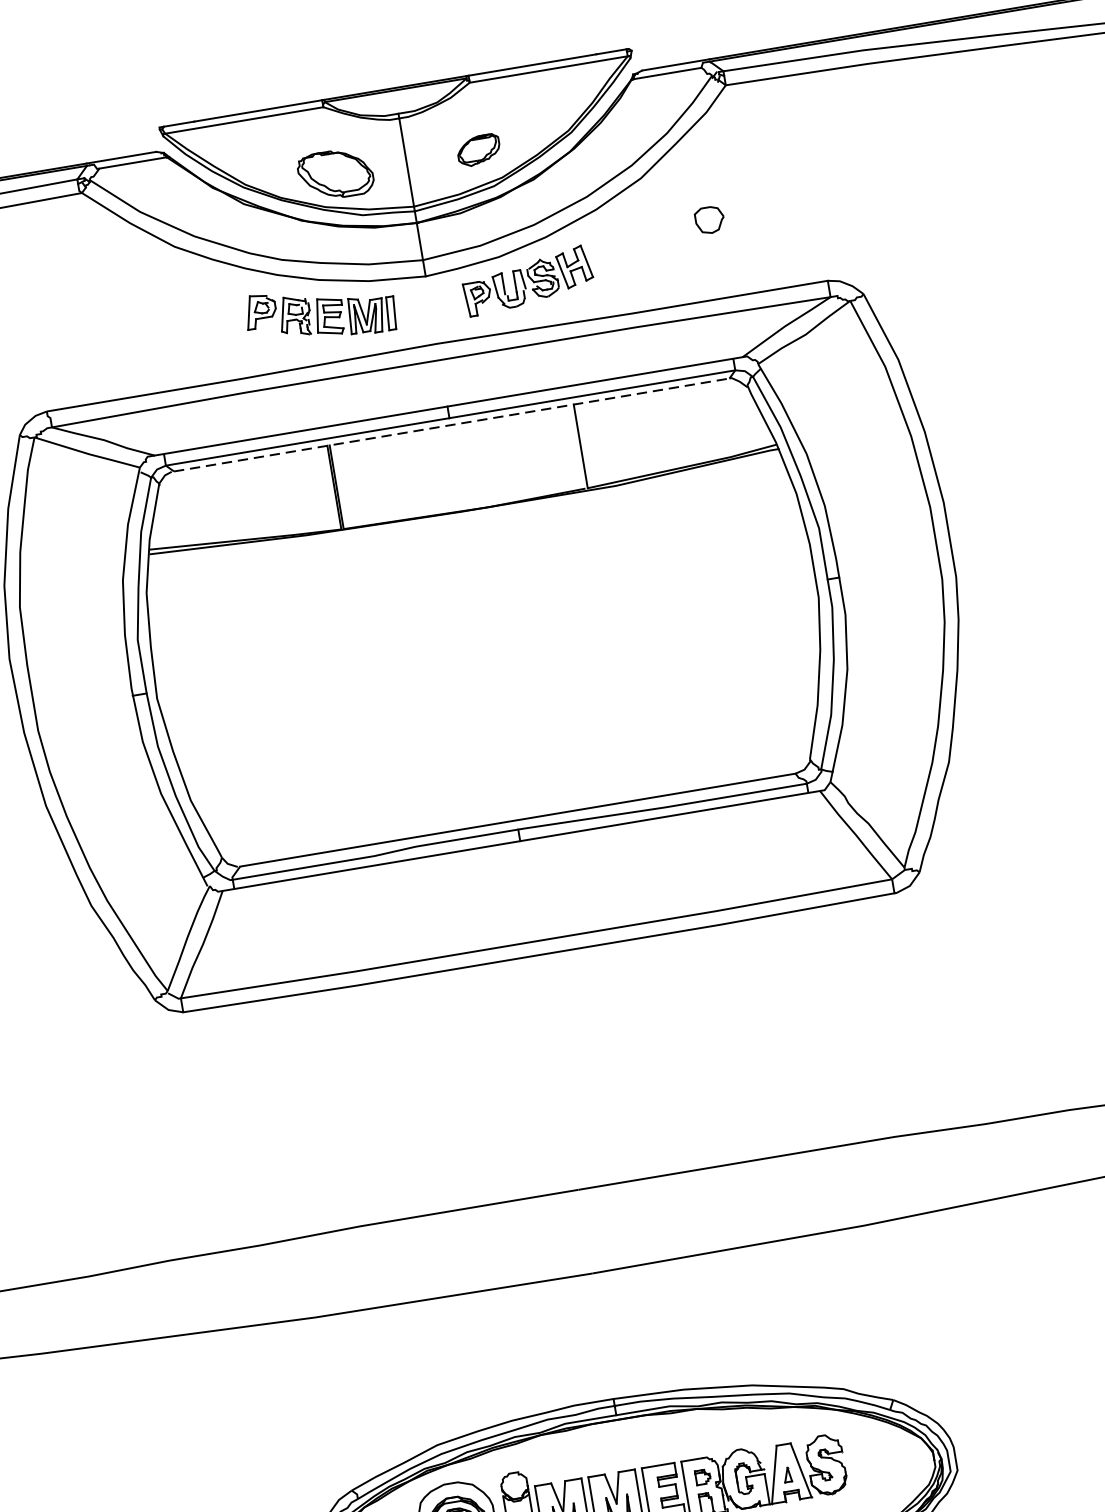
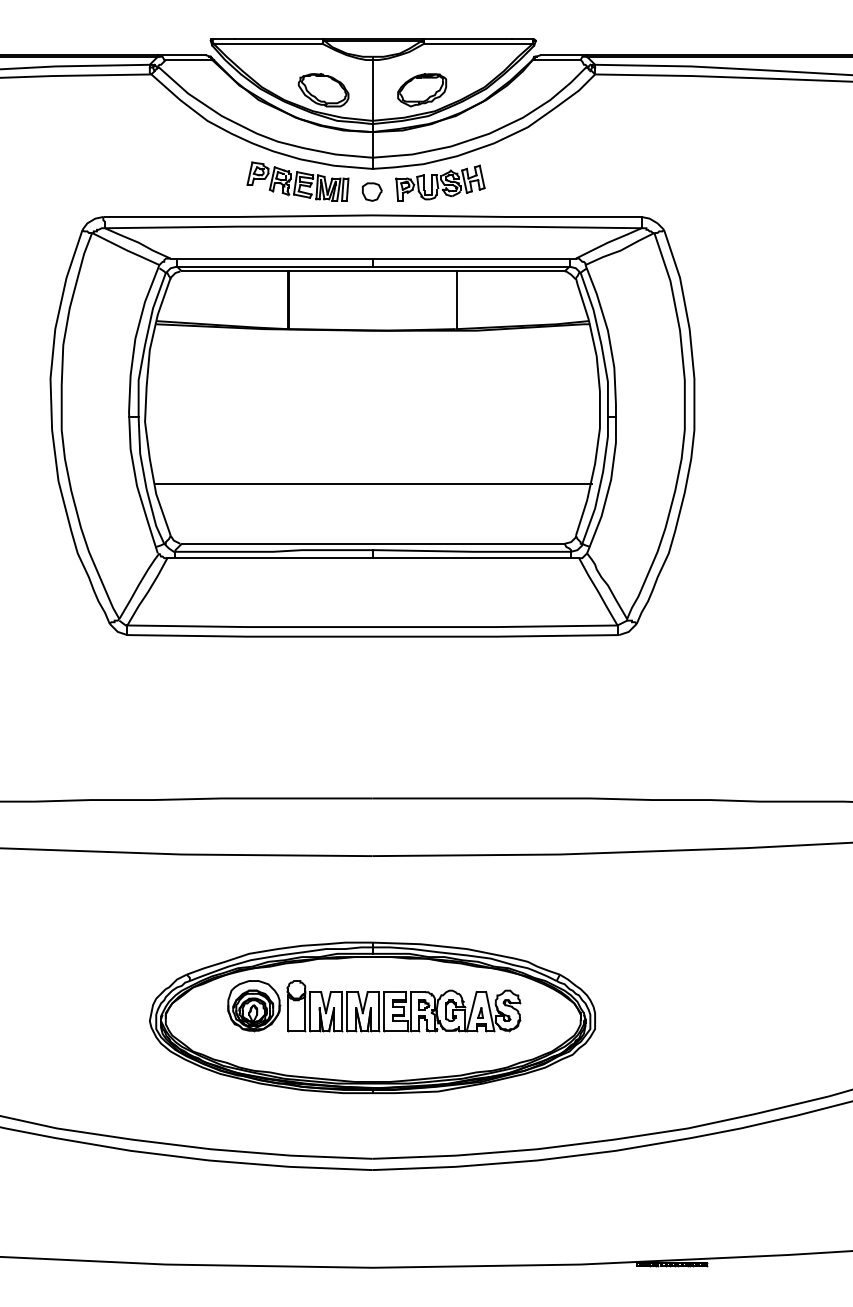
part: (479, 150) -> (422, 90), size x1.67
part: (709, 219) -> (372, 191), moved
line: (452, 425) -> (373, 271), dashed -> solid
line: (502, 734) -> (372, 484), added

